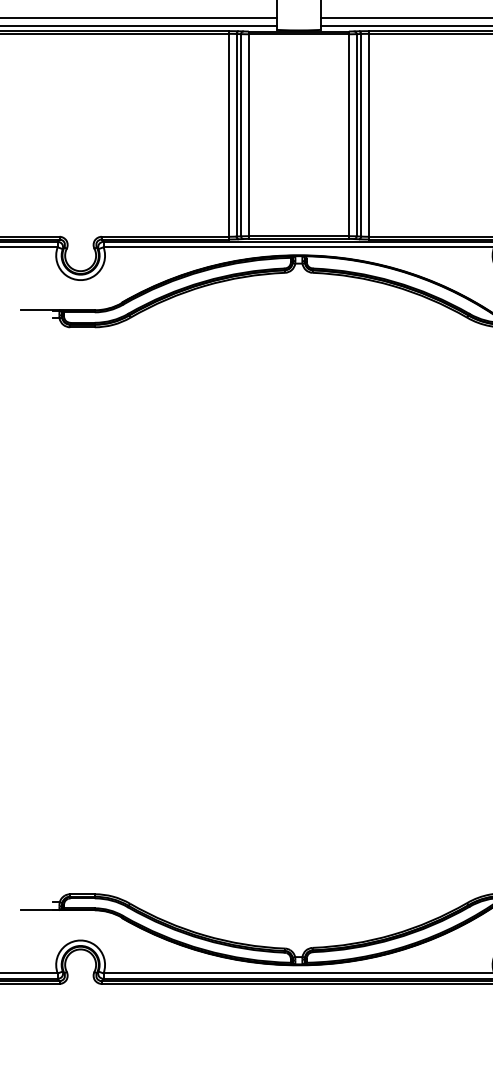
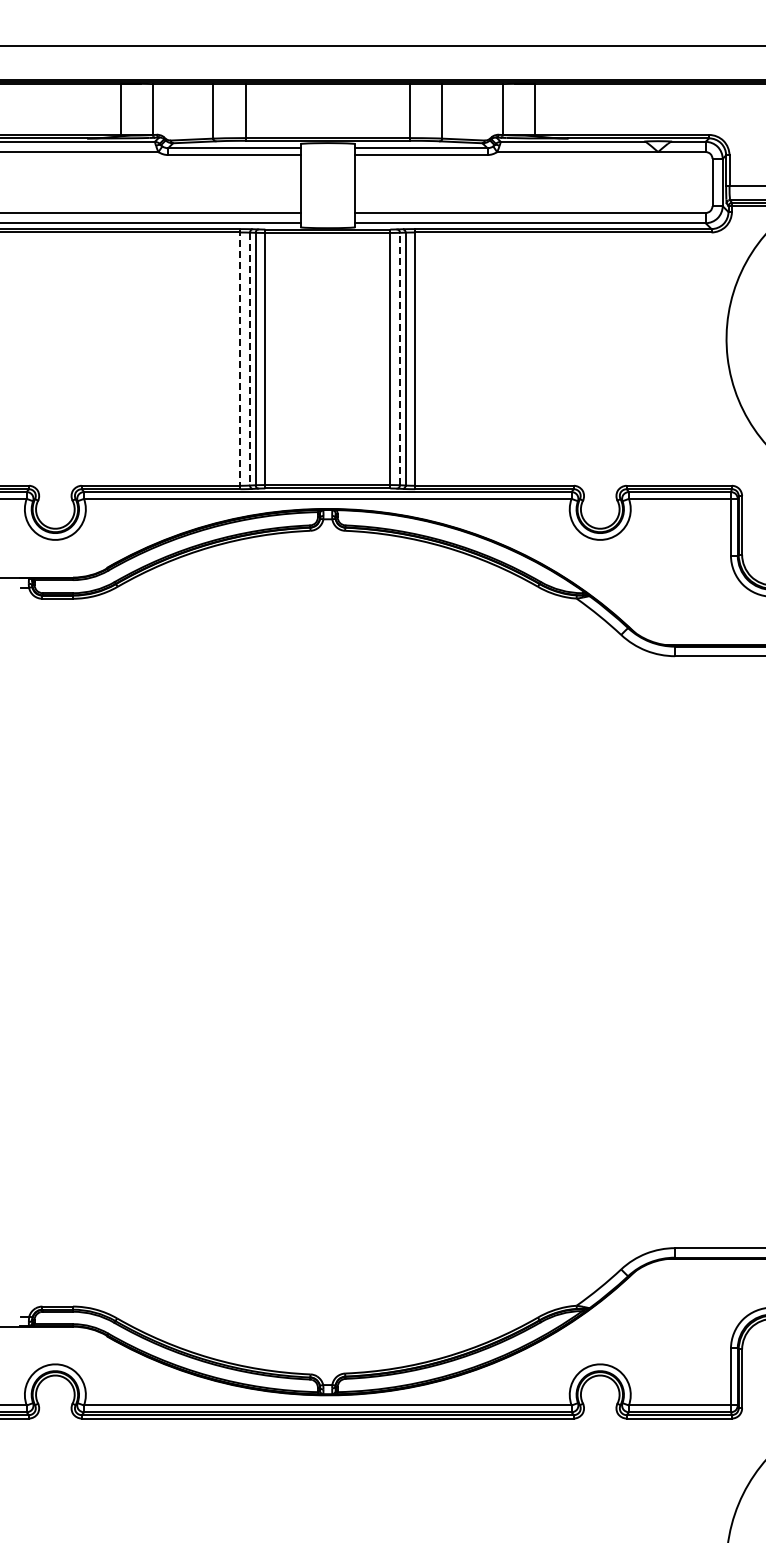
line: (356, 134) -> (399, 358), solid -> dashed
line: (228, 135) -> (240, 359), solid -> dashed
line: (236, 135) -> (250, 359), solid -> dashed

